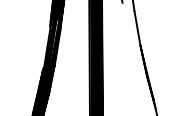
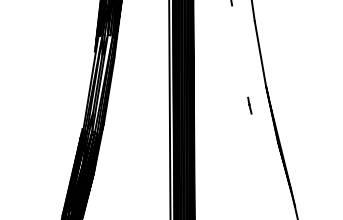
part: (131, 55) -> (249, 105), added

